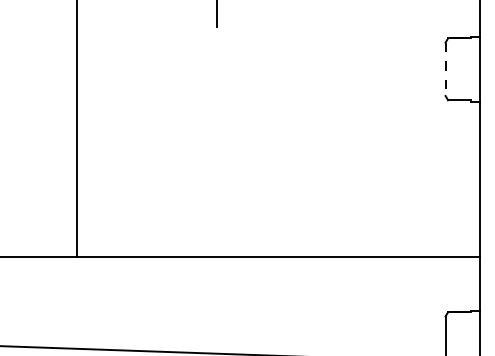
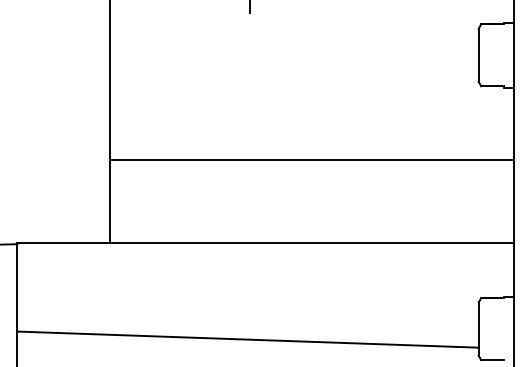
line: (445, 69) -> (478, 55), dashed -> solid
line: (278, 173) -> (311, 159), added

